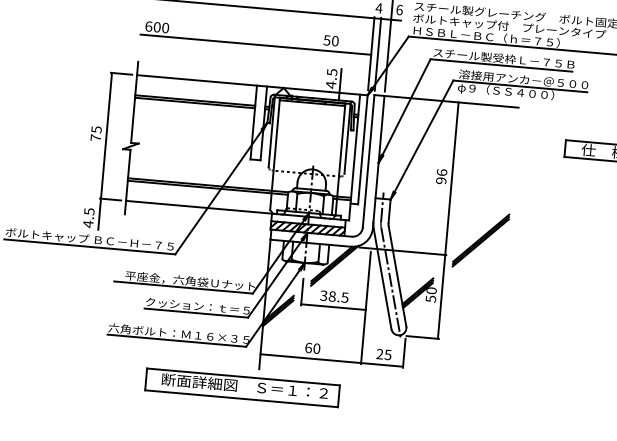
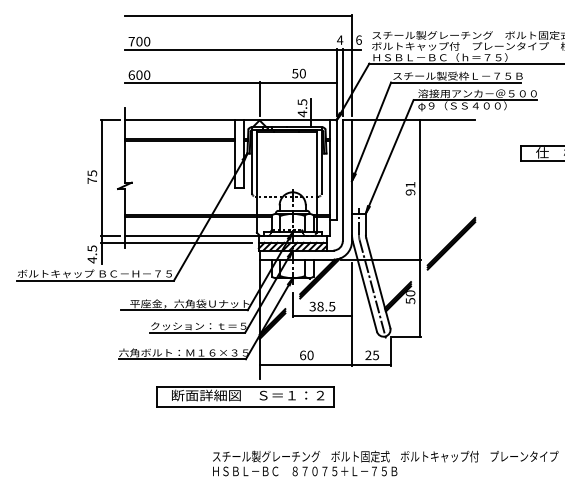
line: (285, 64) -> (259, 98), added
text: (441, 172) -> (410, 184), 96 -> 91
line: (180, 212) -> (175, 242), added

